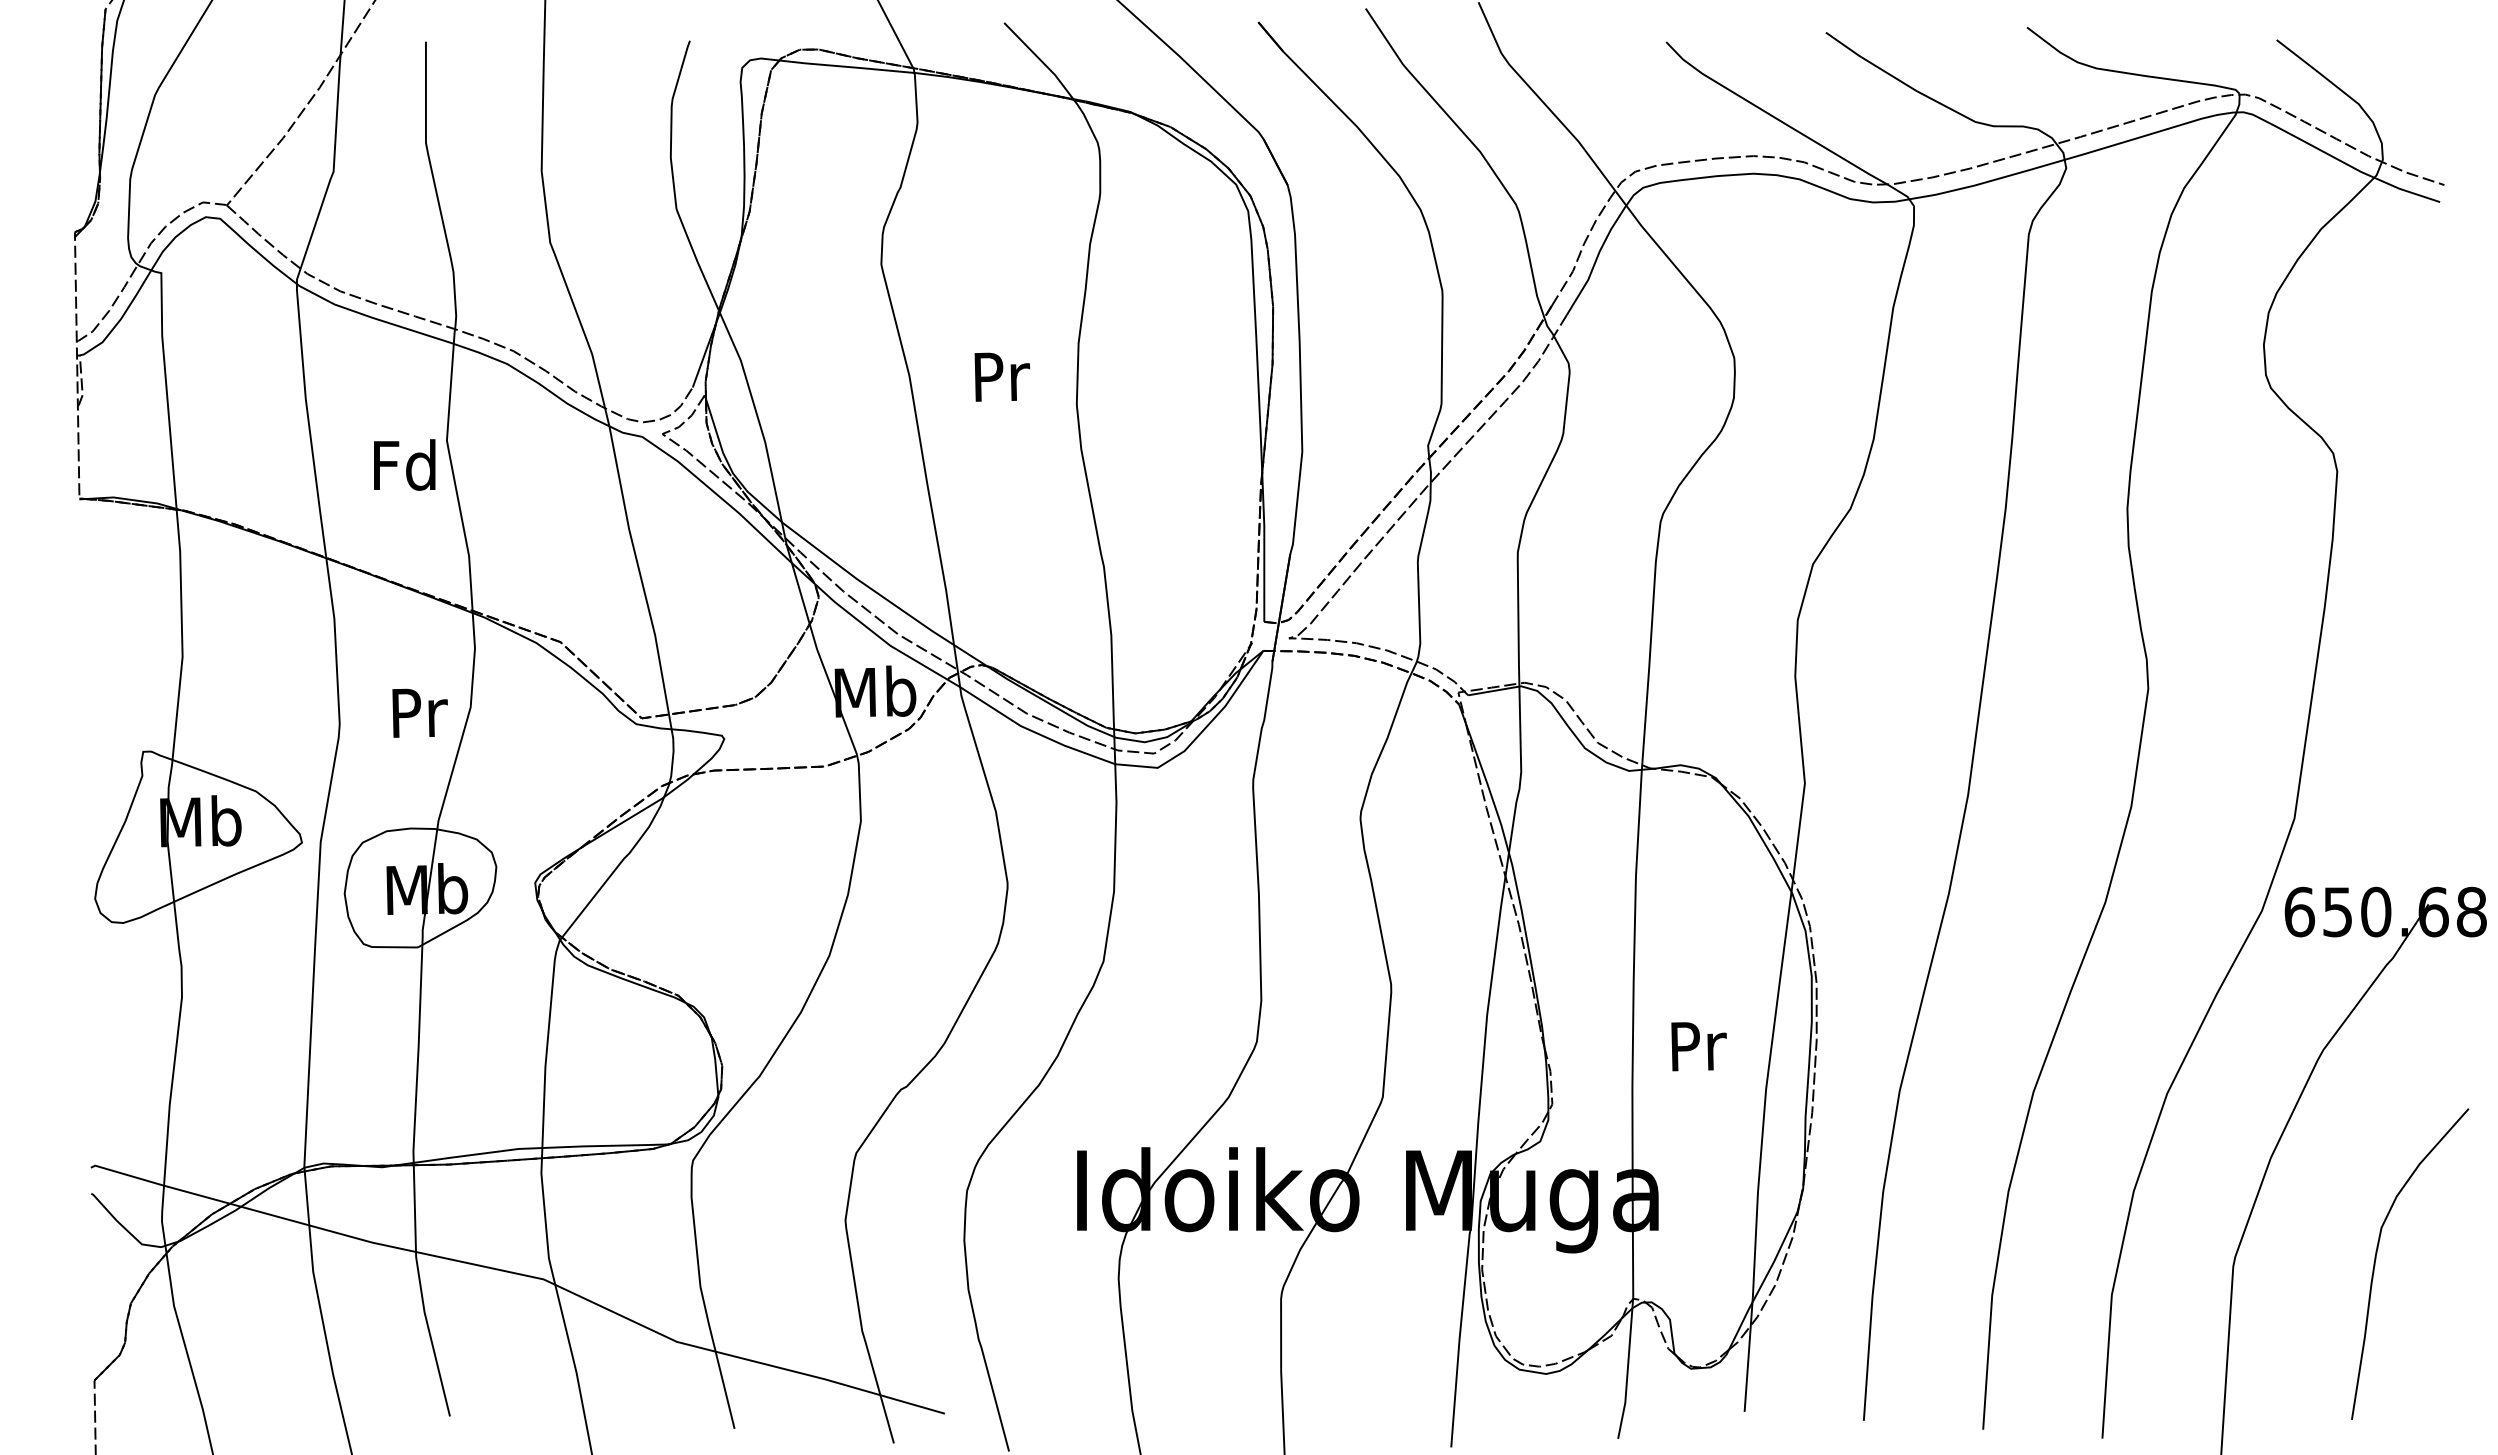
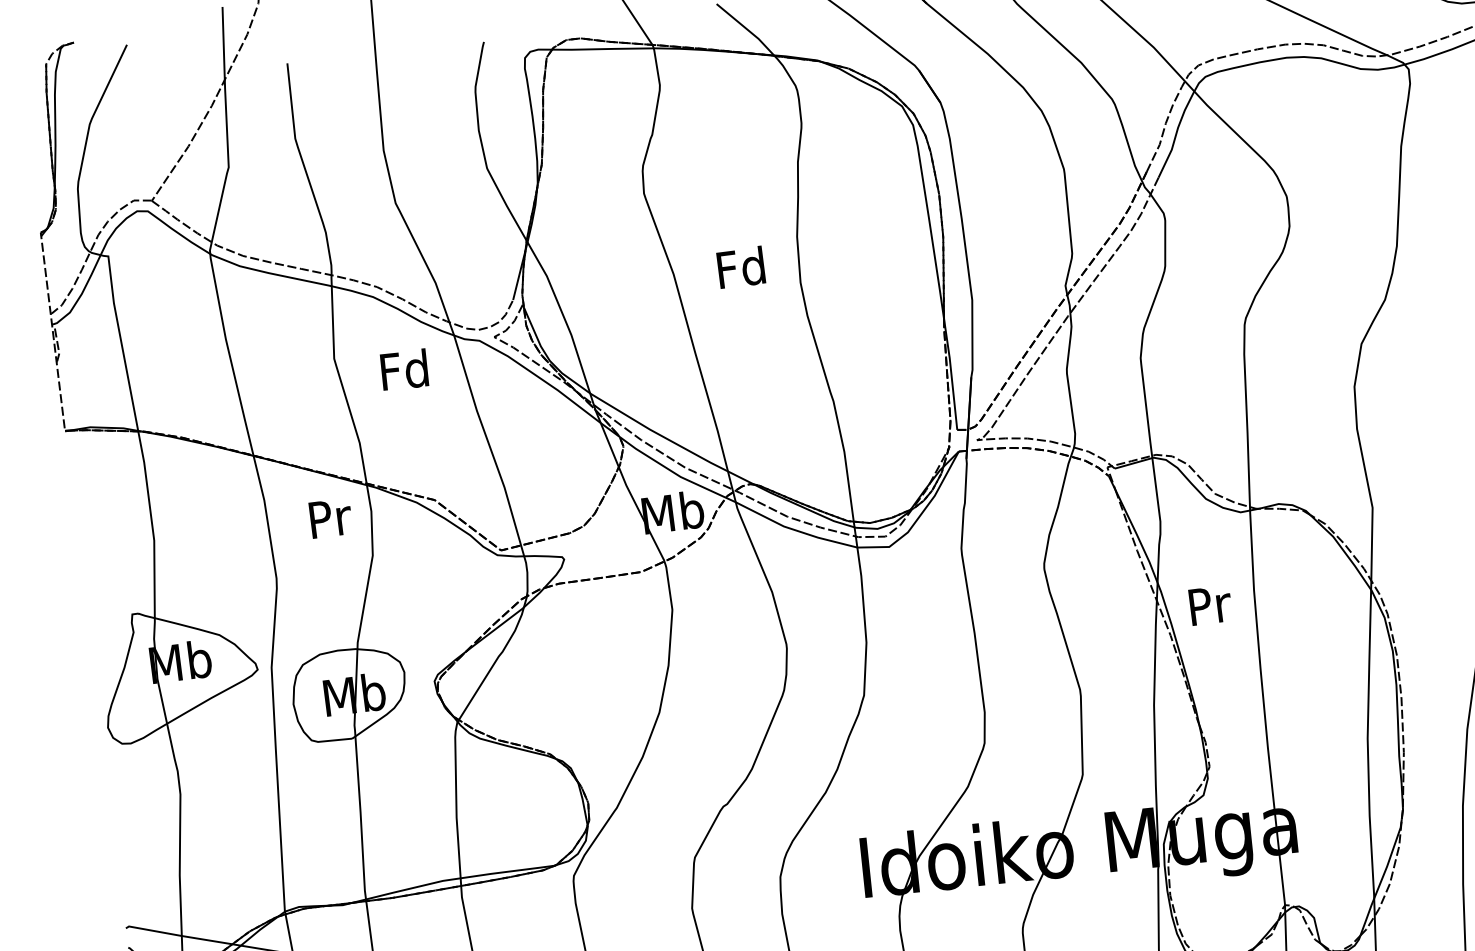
text: (999, 375) -> (740, 267), Pr -> Fd
text: (404, 464) -> (404, 369), moved
text: (419, 712) -> (330, 518), moved
text: (1698, 1046) -> (1210, 605), moved

